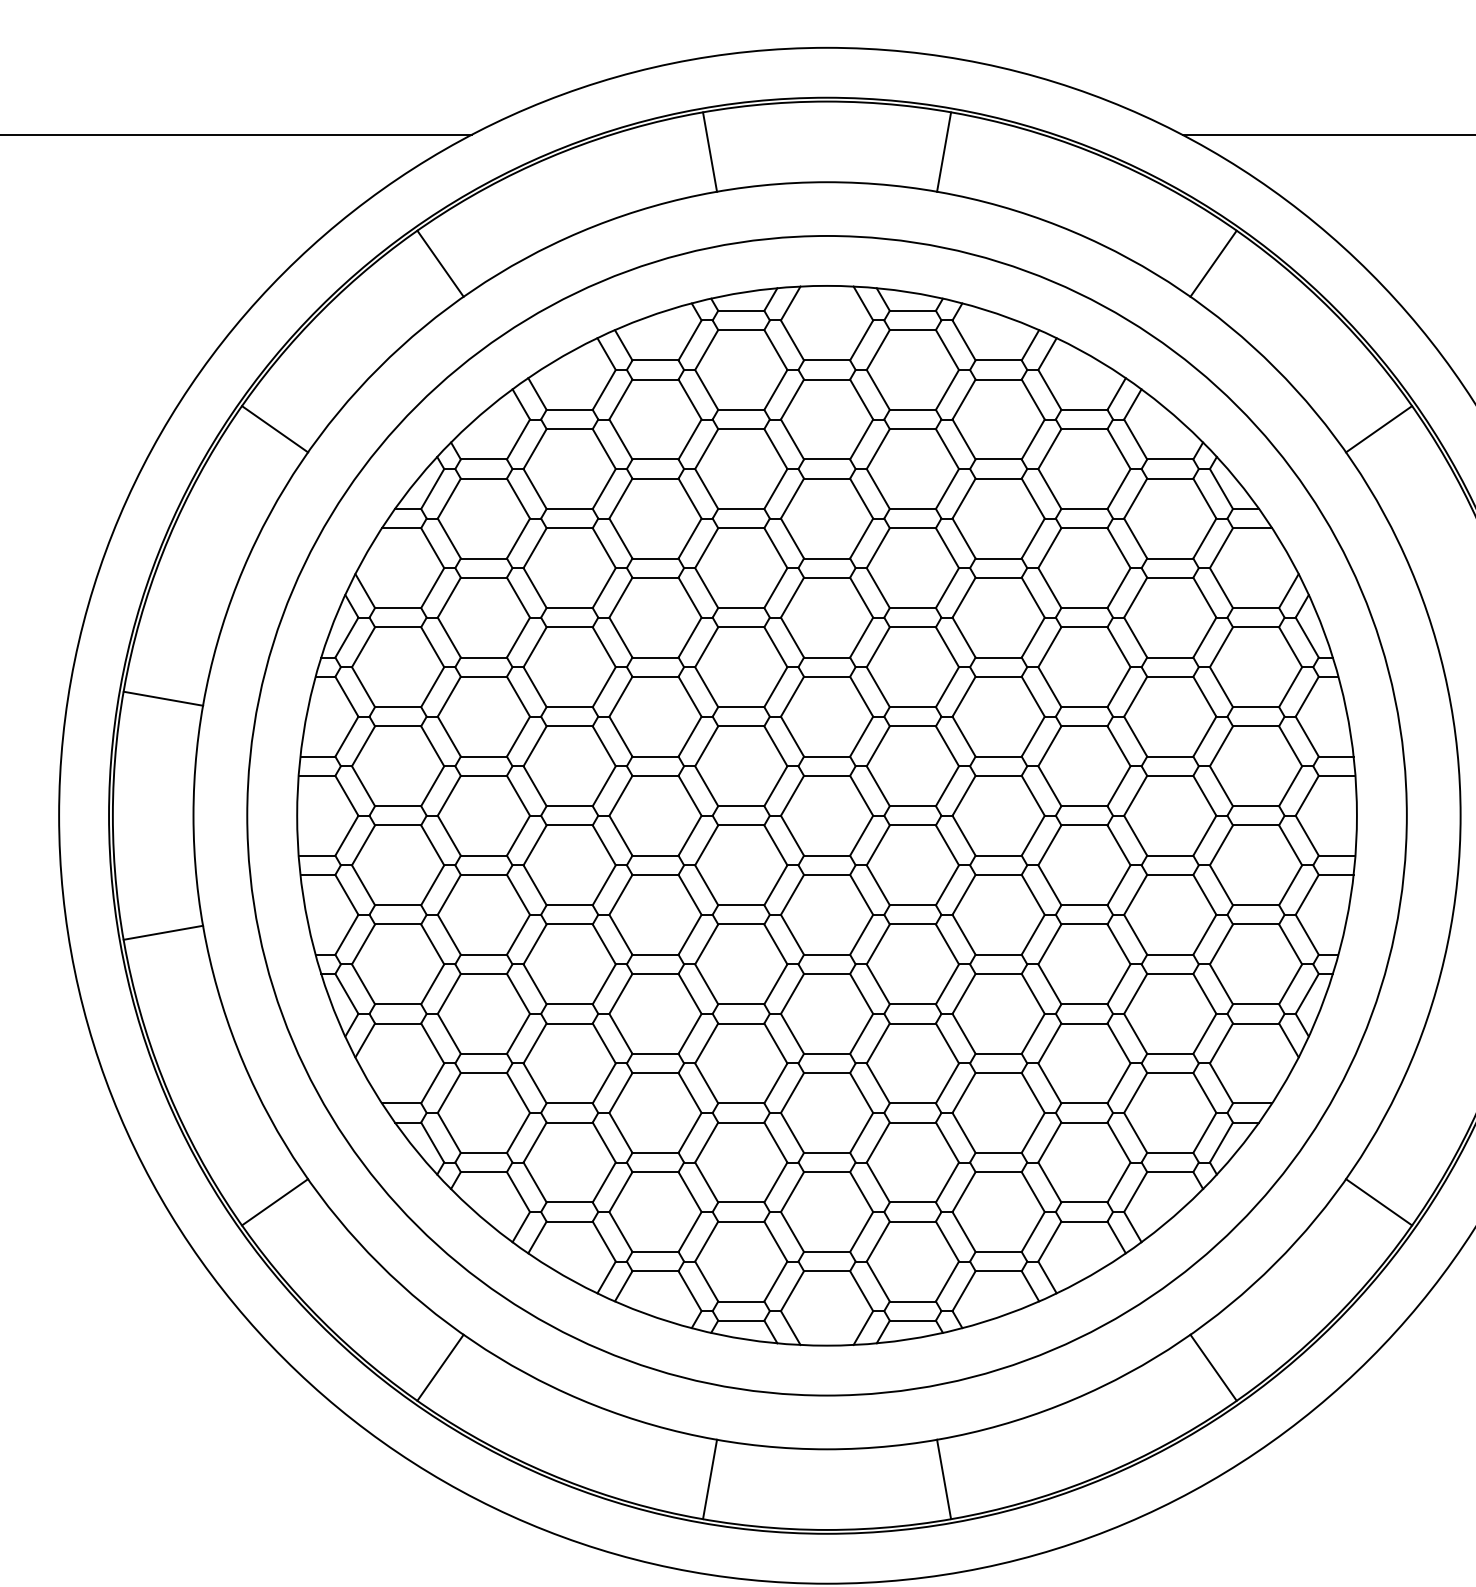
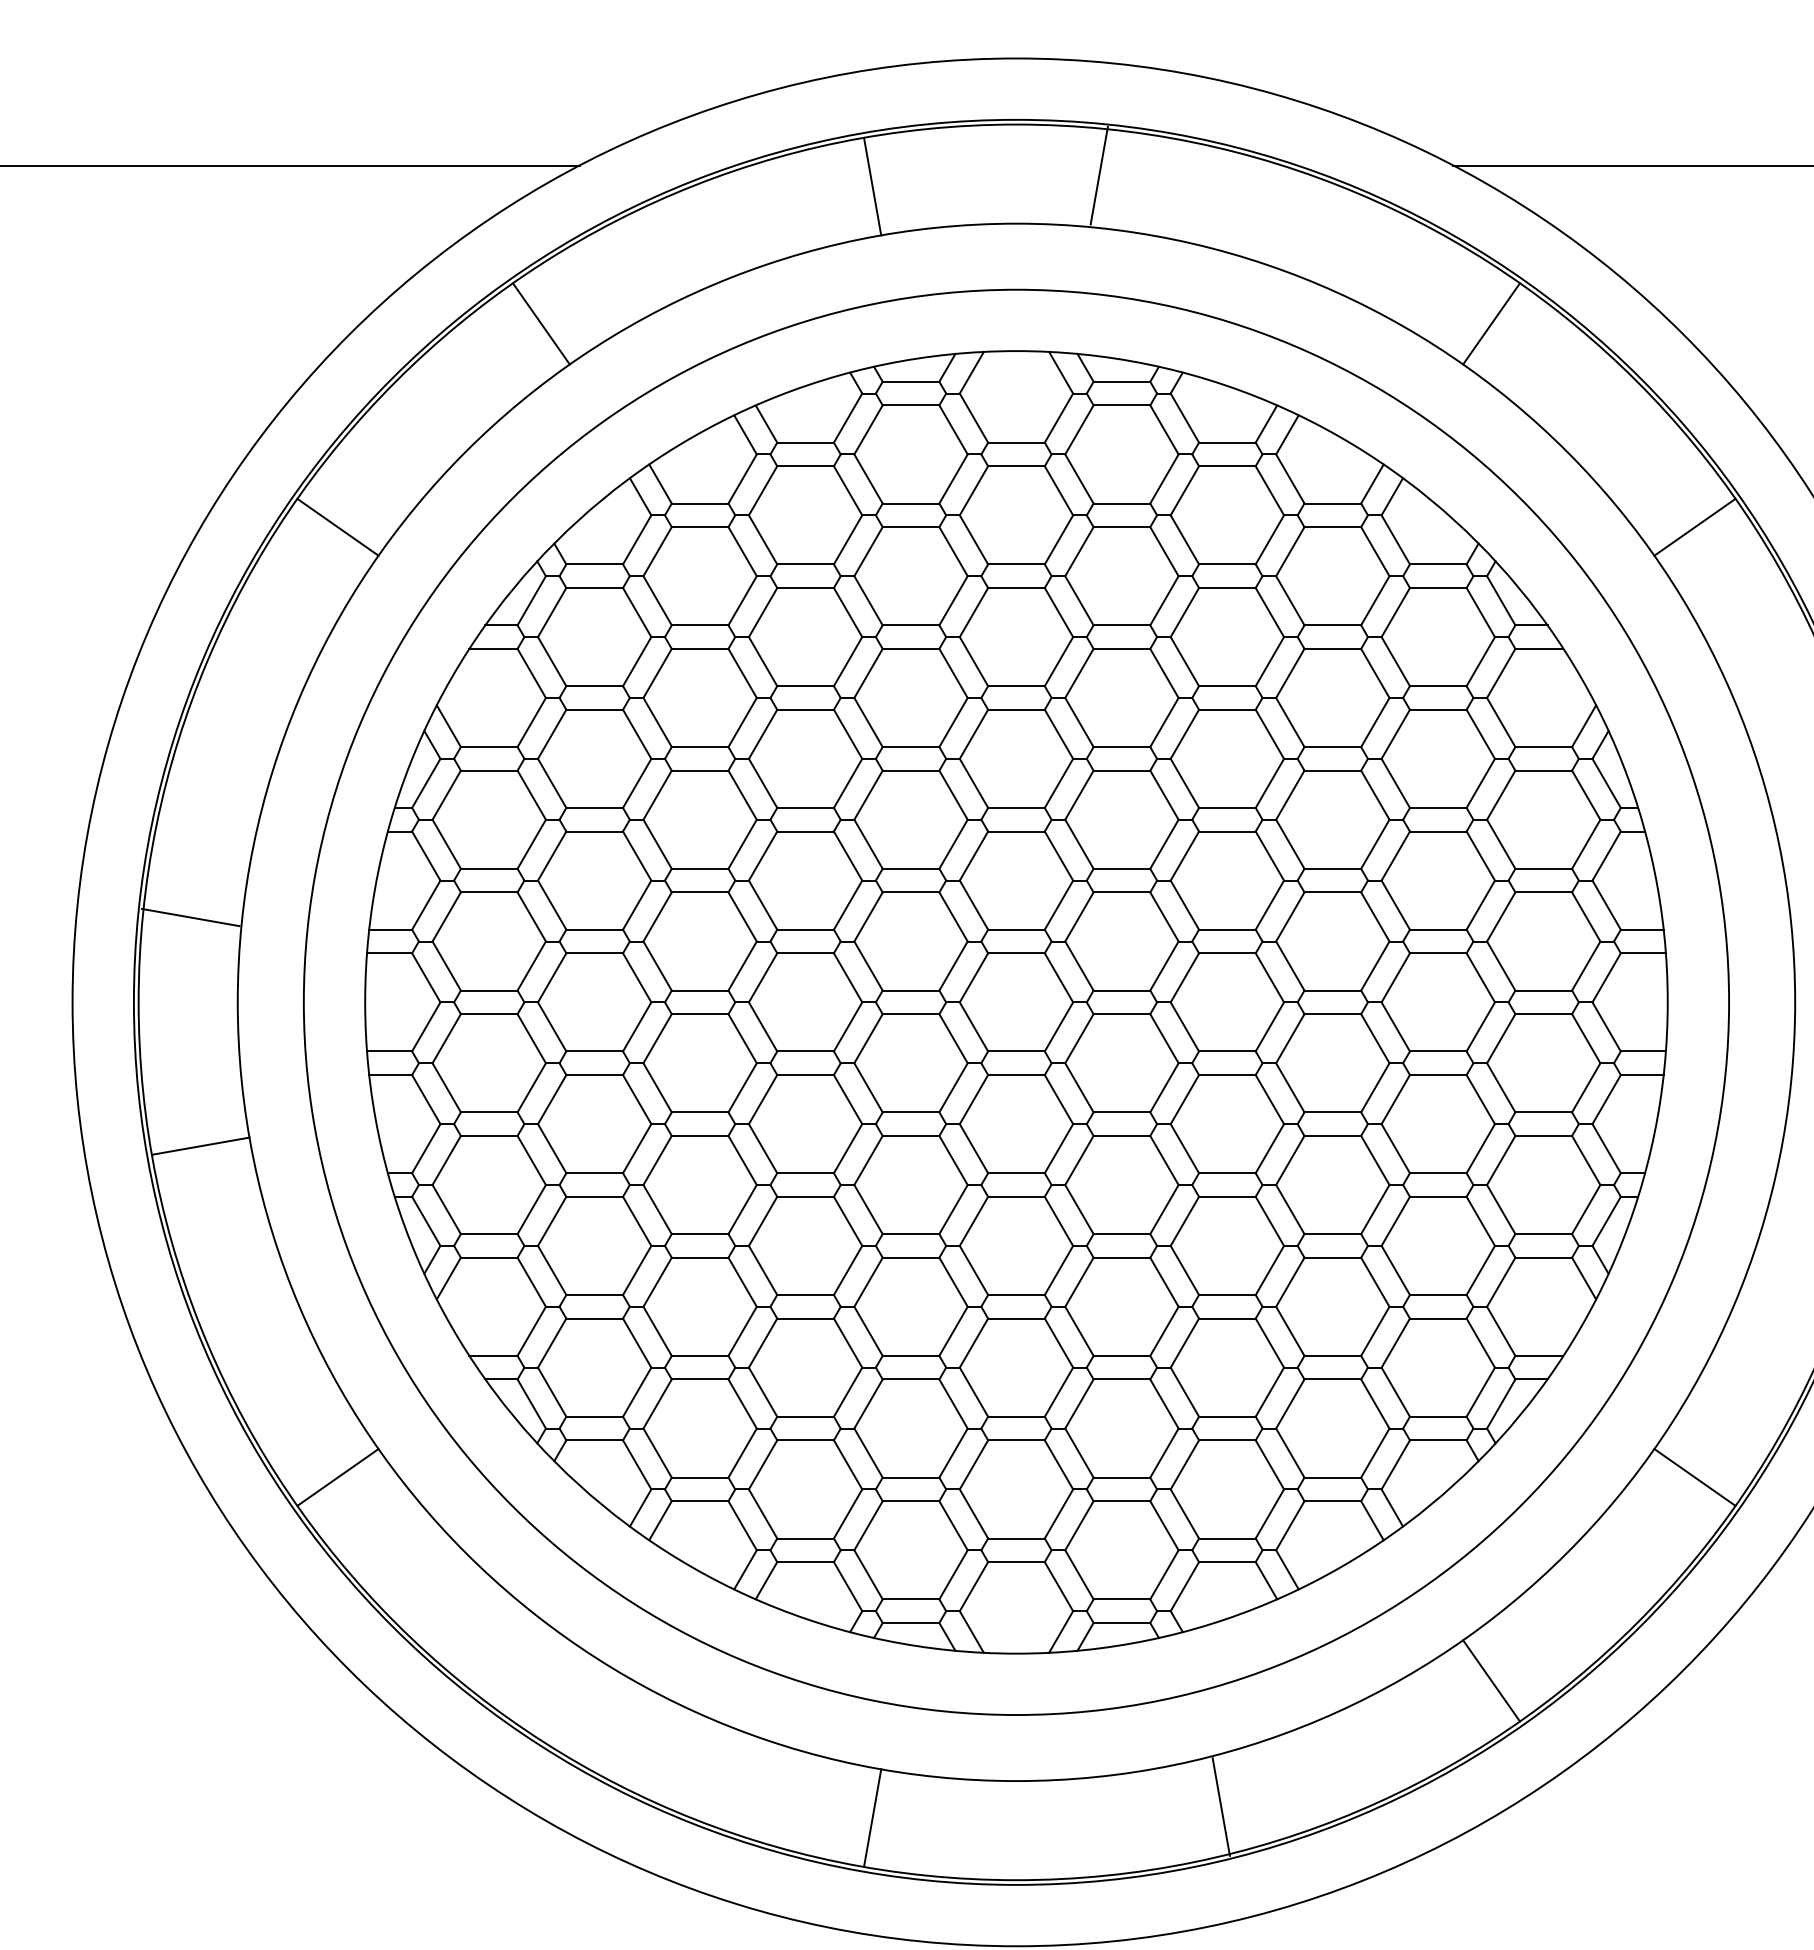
line: (943, 151) -> (1098, 175), moved
line: (163, 698) -> (190, 917), moved
line: (439, 1367) -> (540, 1680), removed
line: (943, 1478) -> (1220, 1806), moved

